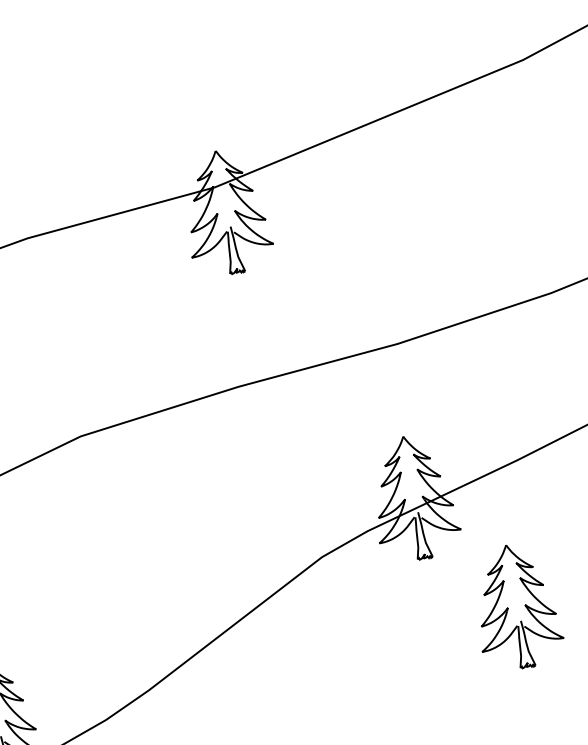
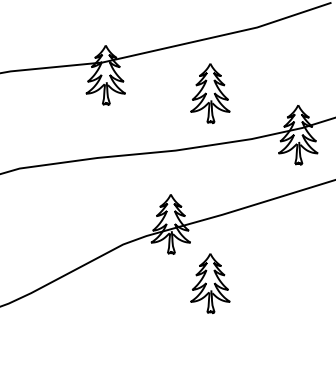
part: (449, 213) -> (210, 93), added

